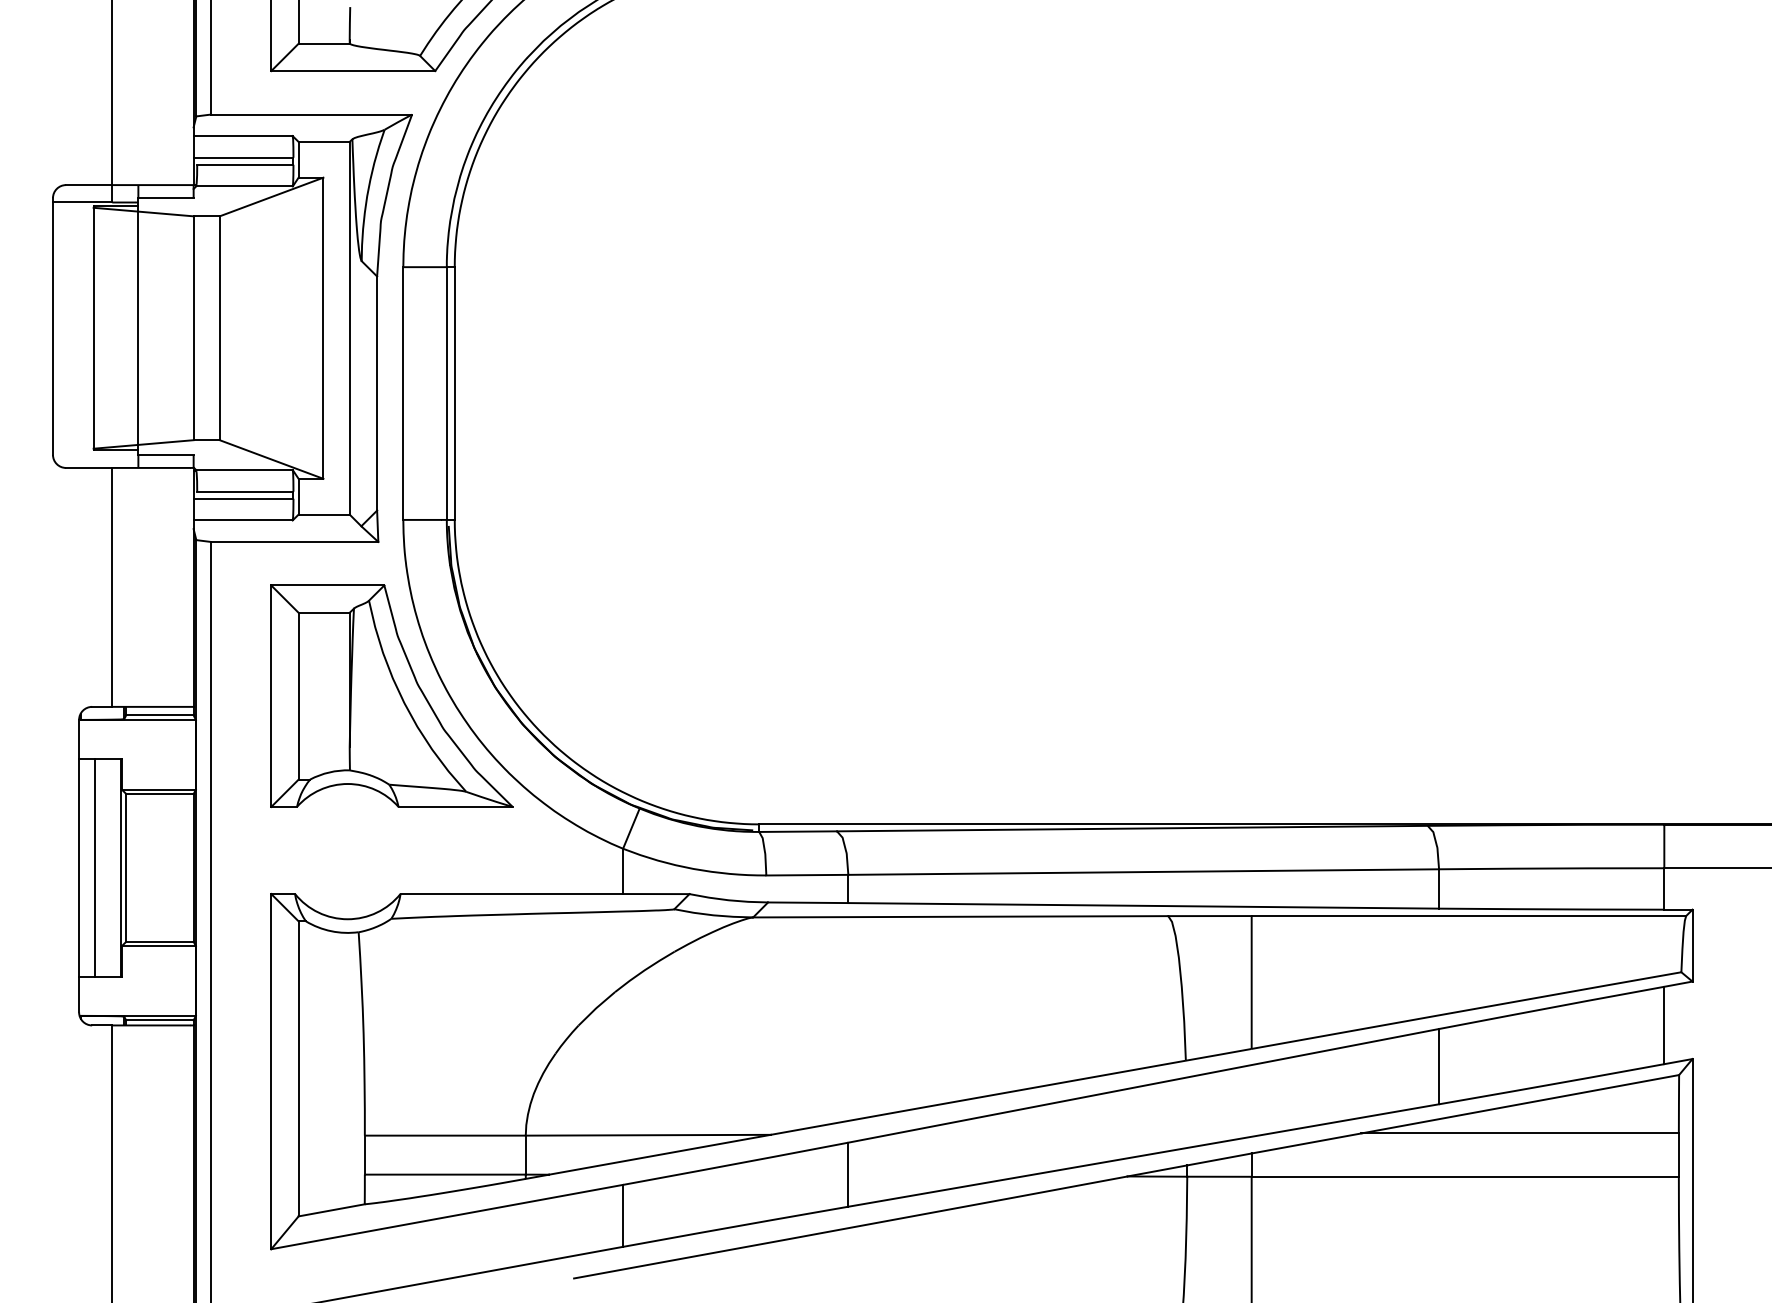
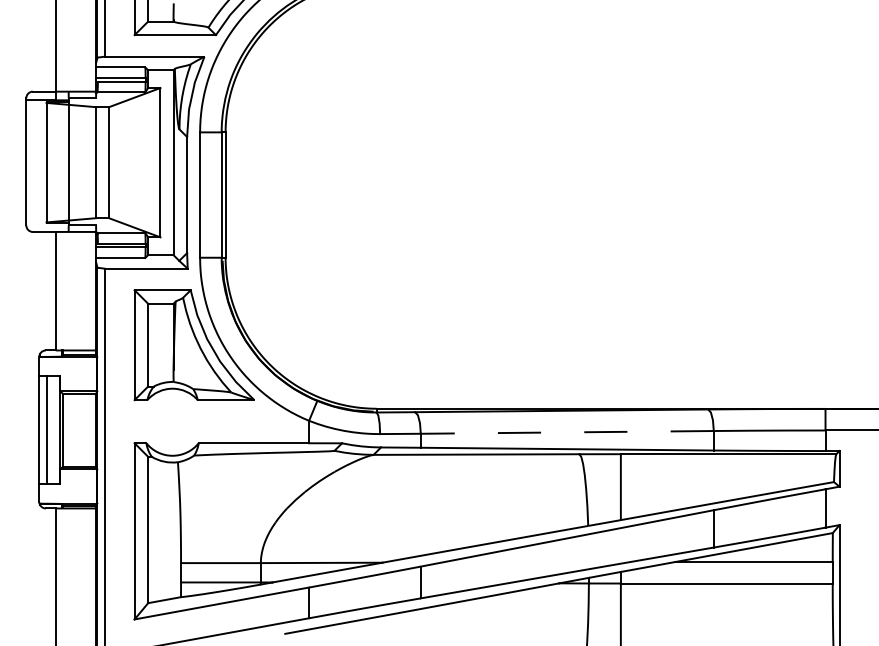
line: (1142, 872) -> (566, 432), solid -> dashed

